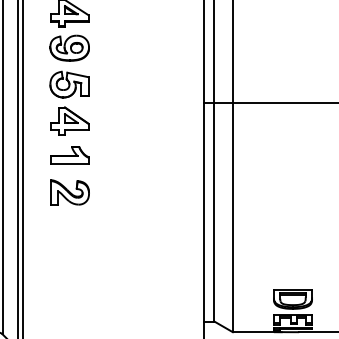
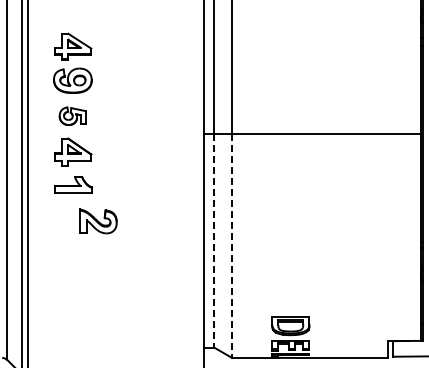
part: (69, 83) -> (72, 115), size x0.7
part: (70, 192) -> (98, 221), moved
line: (214, 211) -> (214, 240), solid -> dashed
line: (233, 218) -> (232, 246), solid -> dashed

